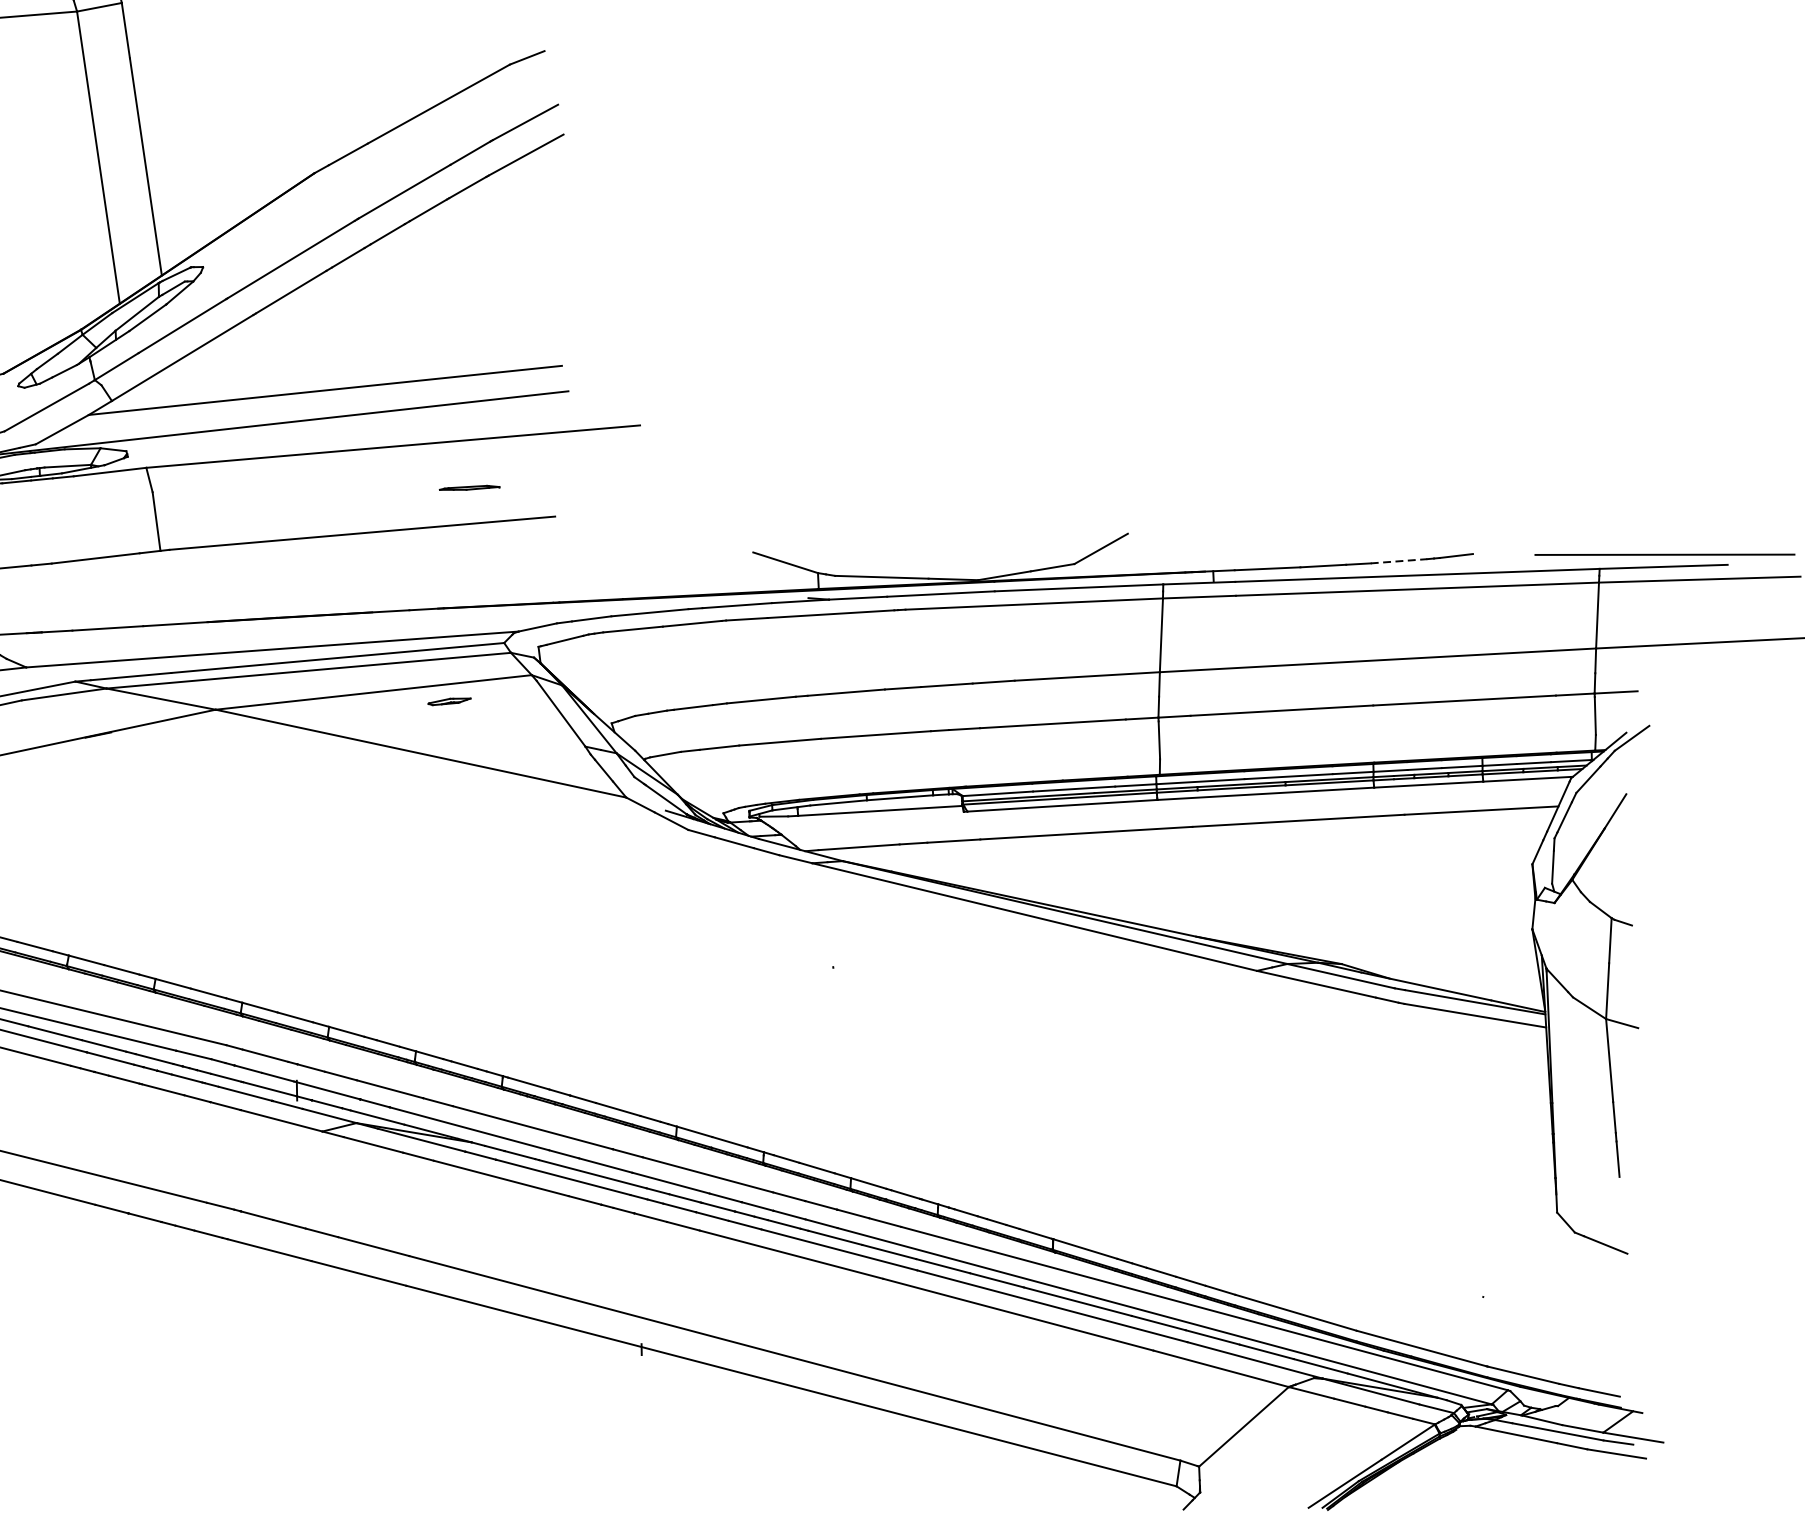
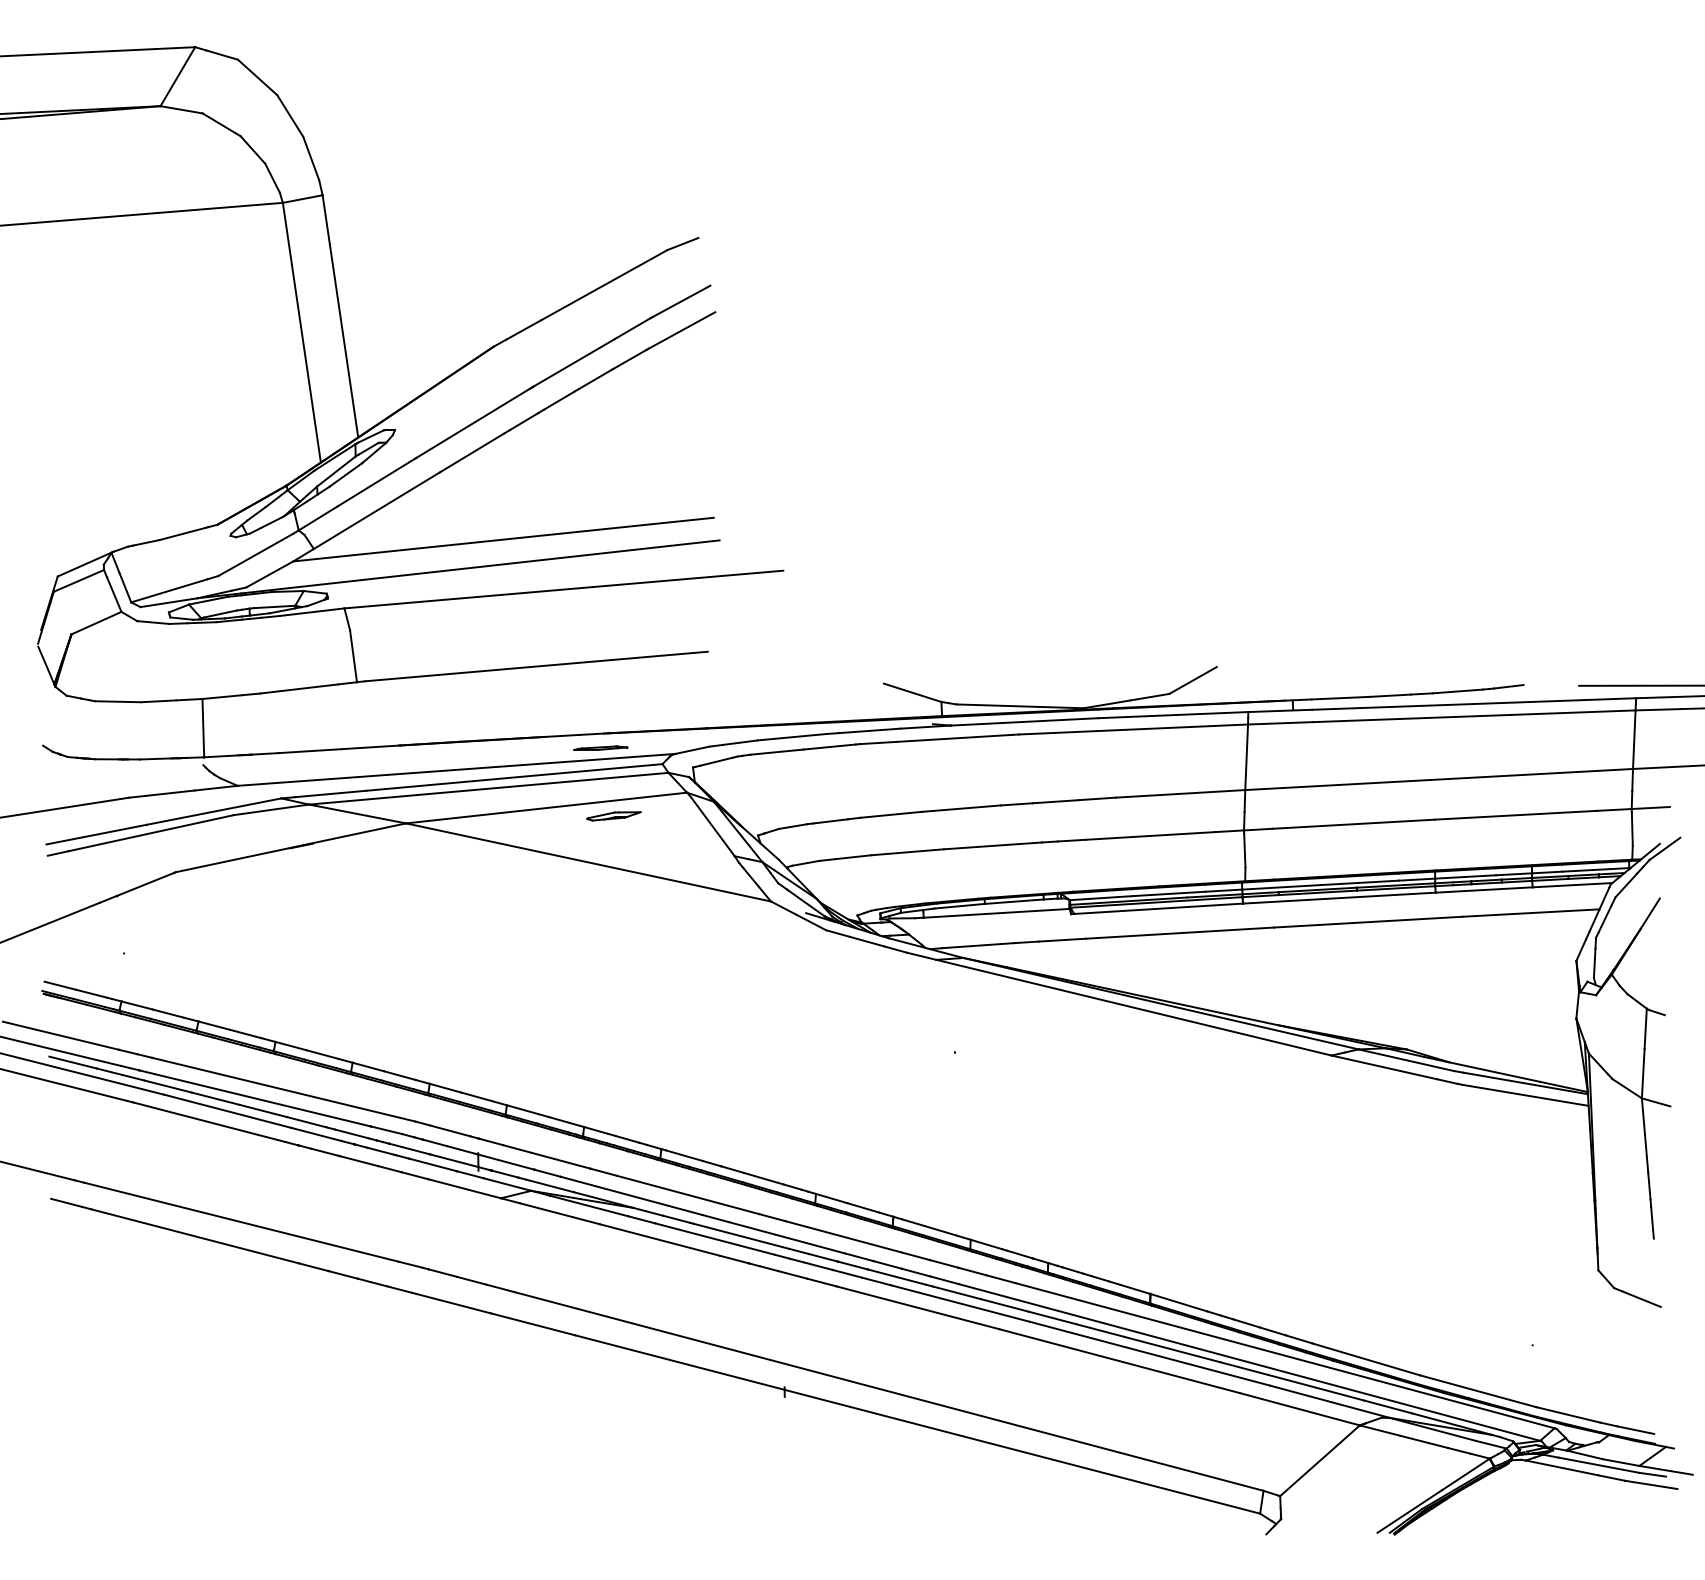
part: (469, 487) -> (600, 747), moved
line: (1399, 561) -> (1458, 691), dashed -> solid
part: (449, 701) -> (613, 816), size x1.43

